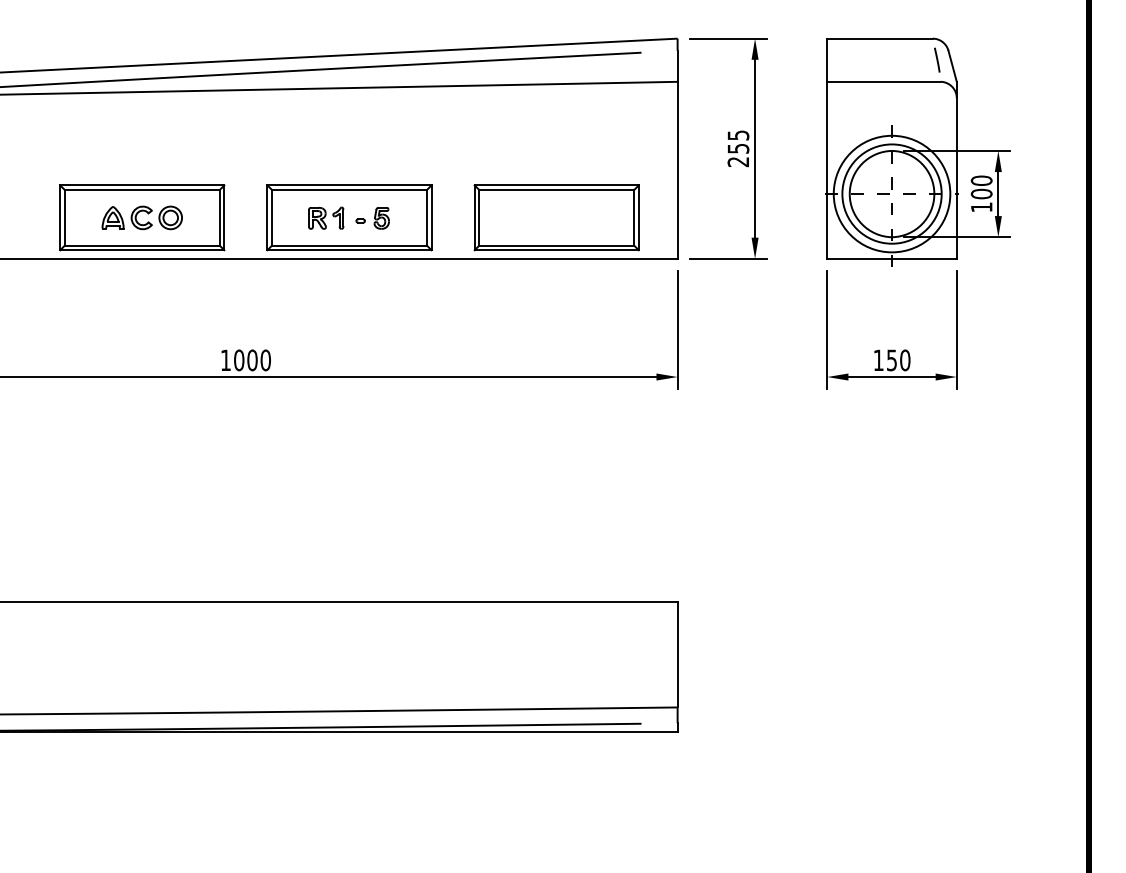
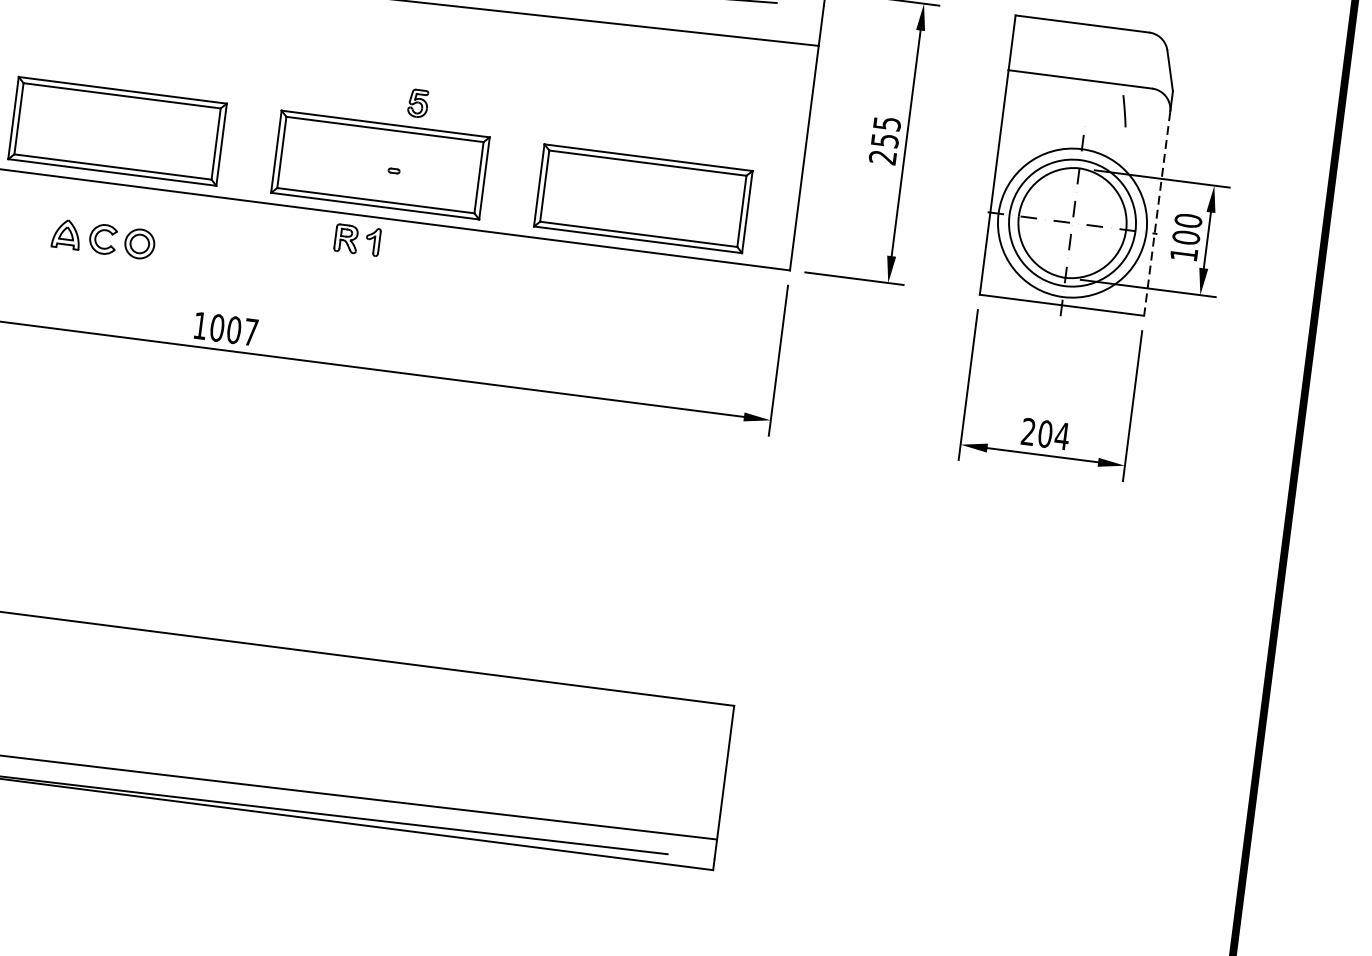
line: (937, 59) -> (1124, 110), moved
line: (956, 179) -> (1156, 215), solid -> dashed
part: (141, 217) -> (102, 238), moved
part: (326, 217) -> (358, 239), moved
part: (381, 218) -> (417, 103), moved
text: (265, 360) -> (250, 332), 1000 -> 1007
text: (891, 360) -> (1044, 434), 150 -> 204

